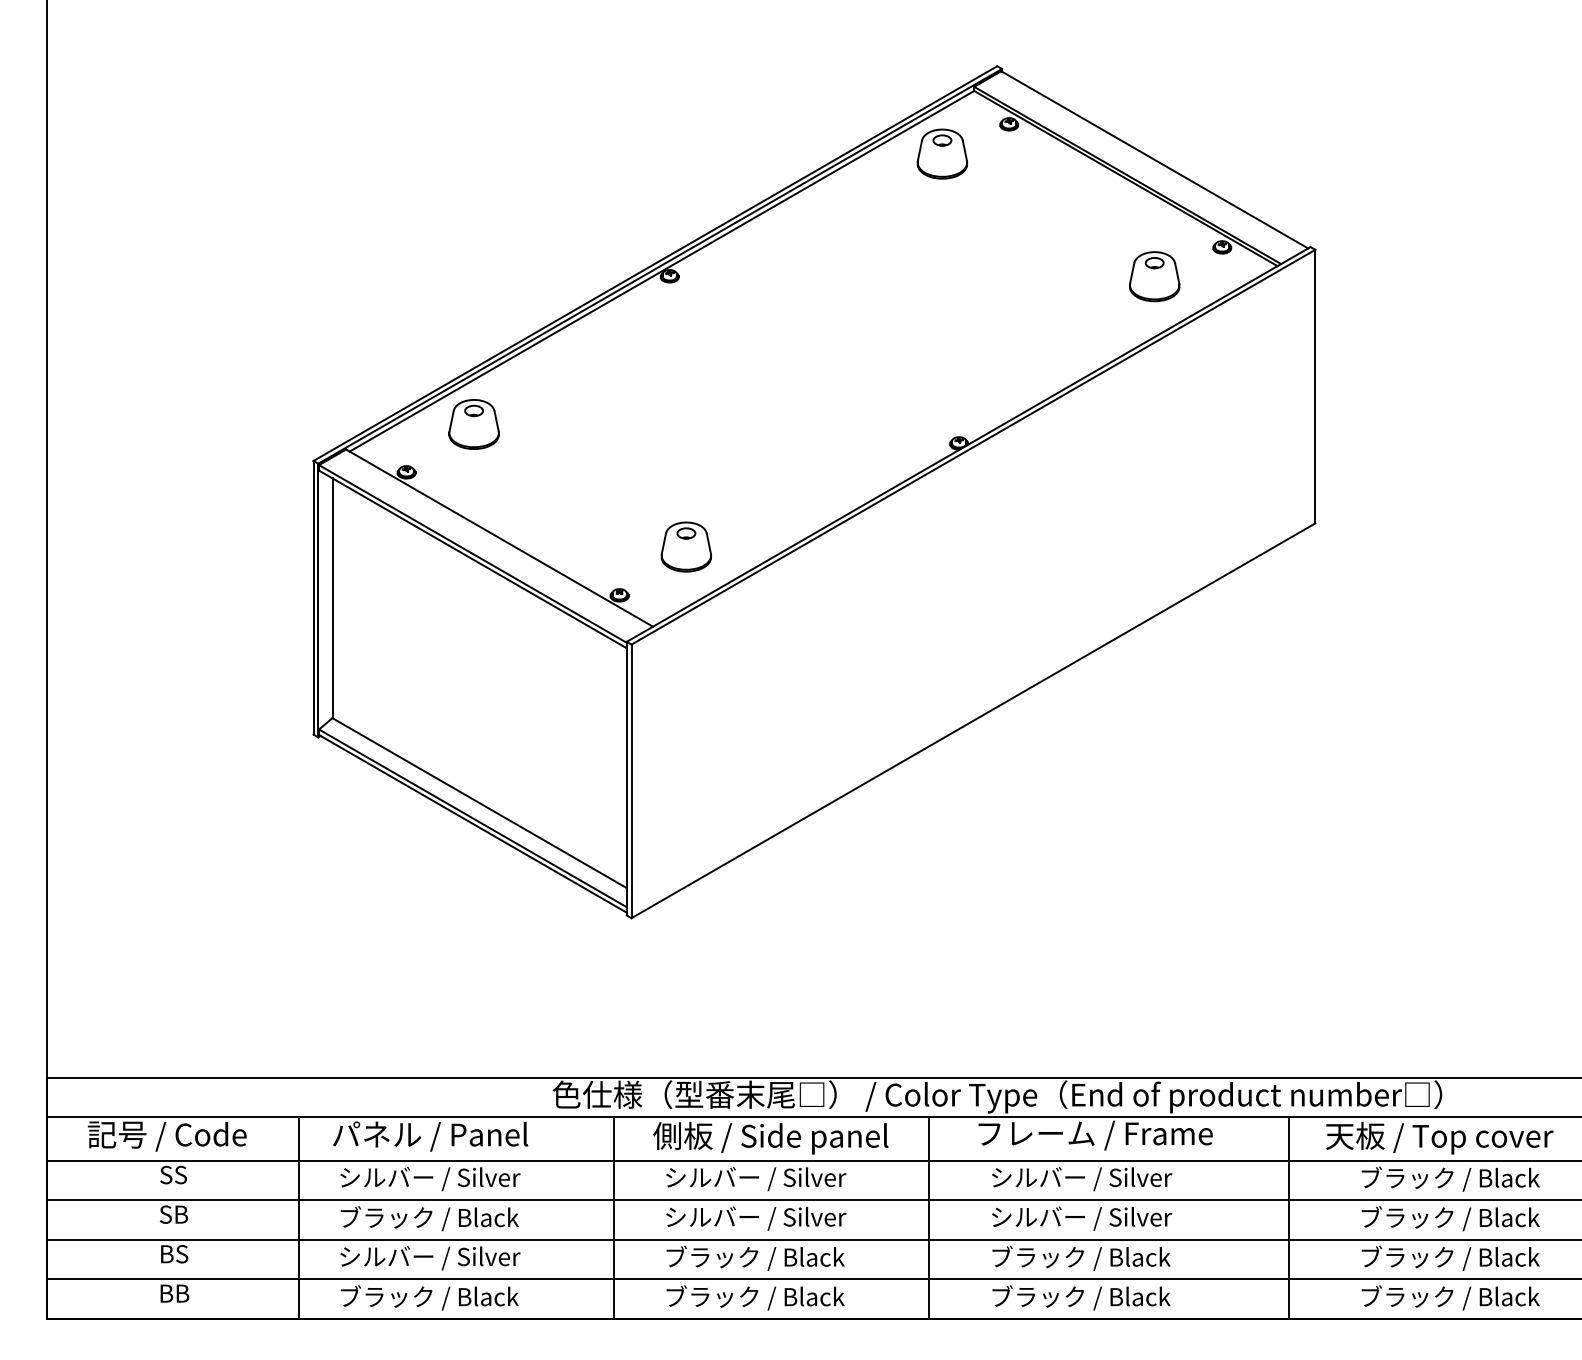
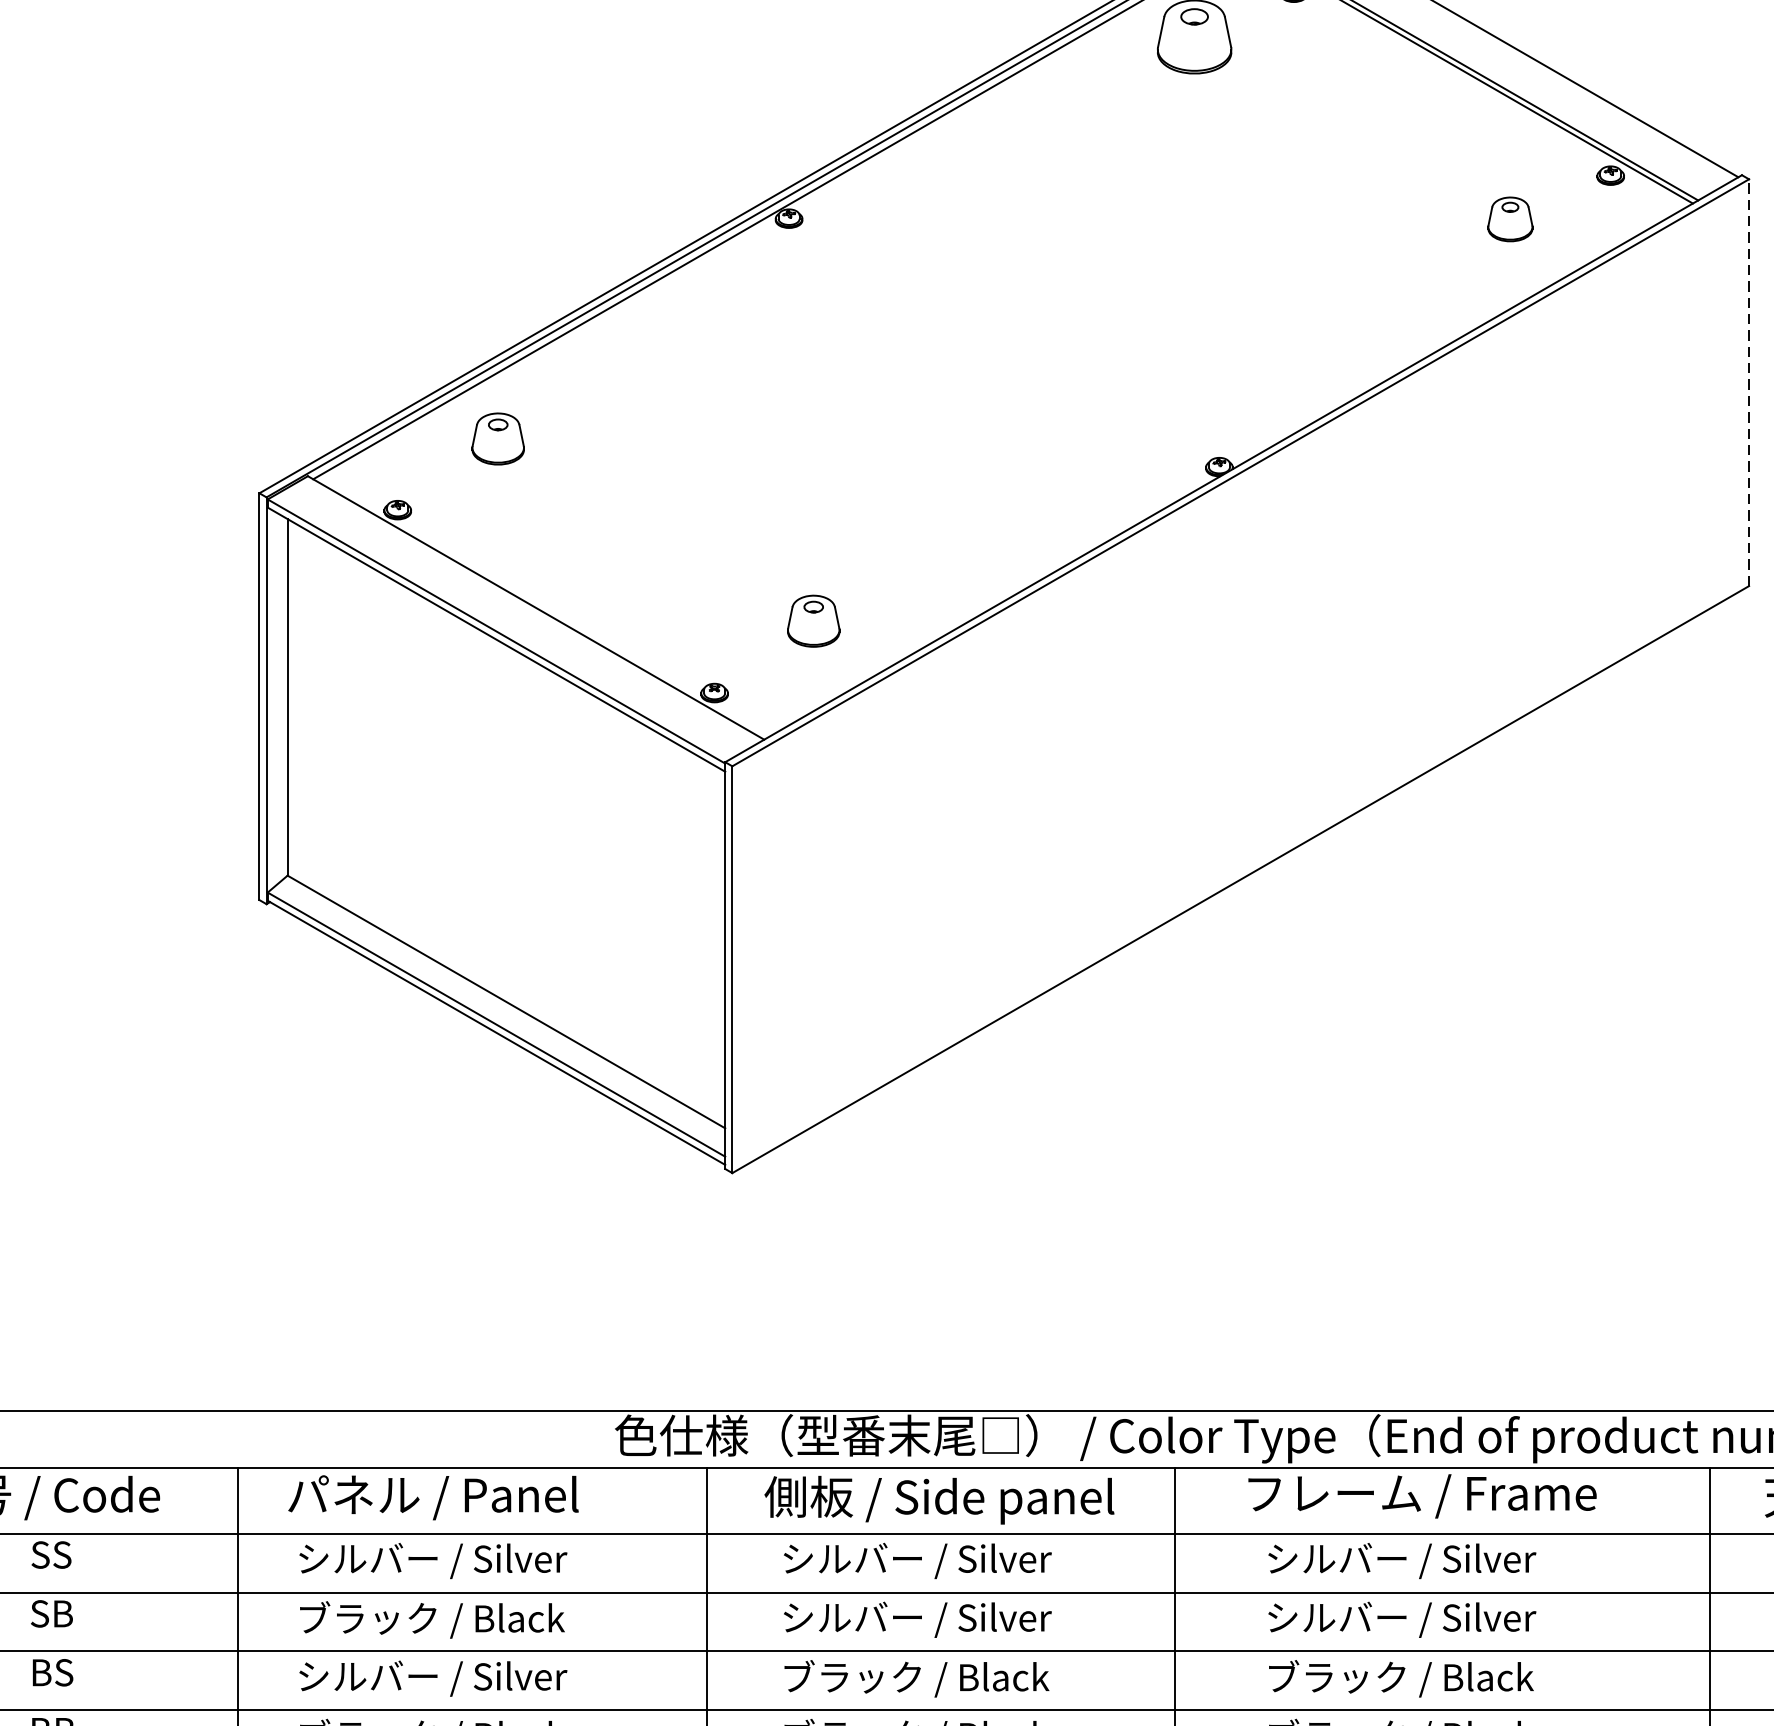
part: (1154, 276) -> (1509, 218), size x0.6
line: (1315, 386) -> (1749, 382), solid -> dashed
part: (473, 424) -> (497, 439), size x0.7
part: (685, 546) -> (812, 620), size x0.7

